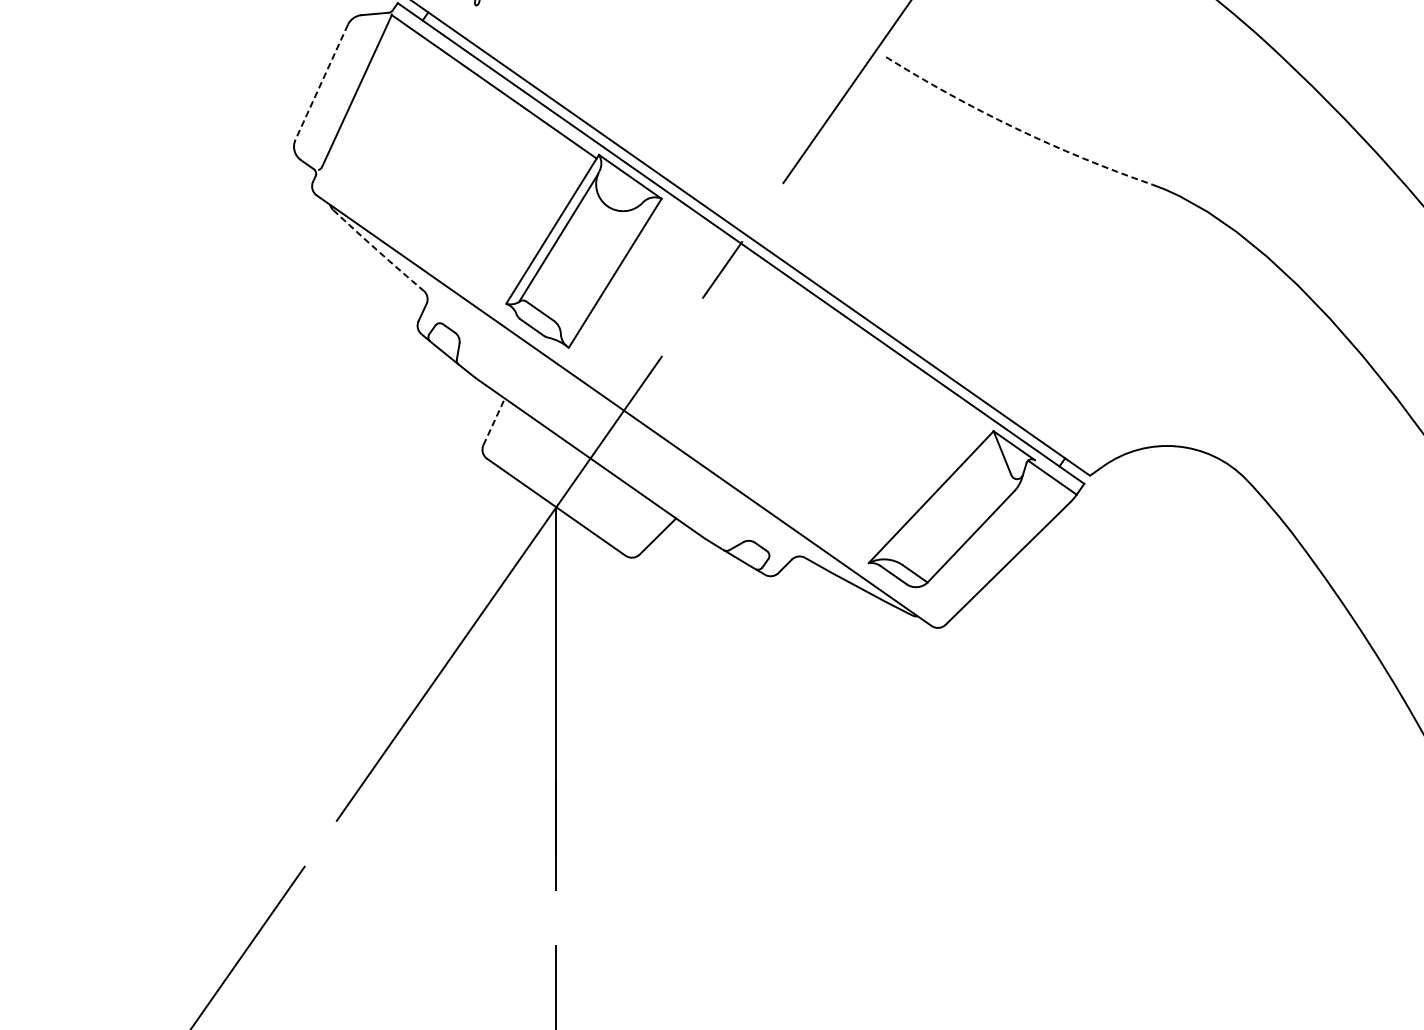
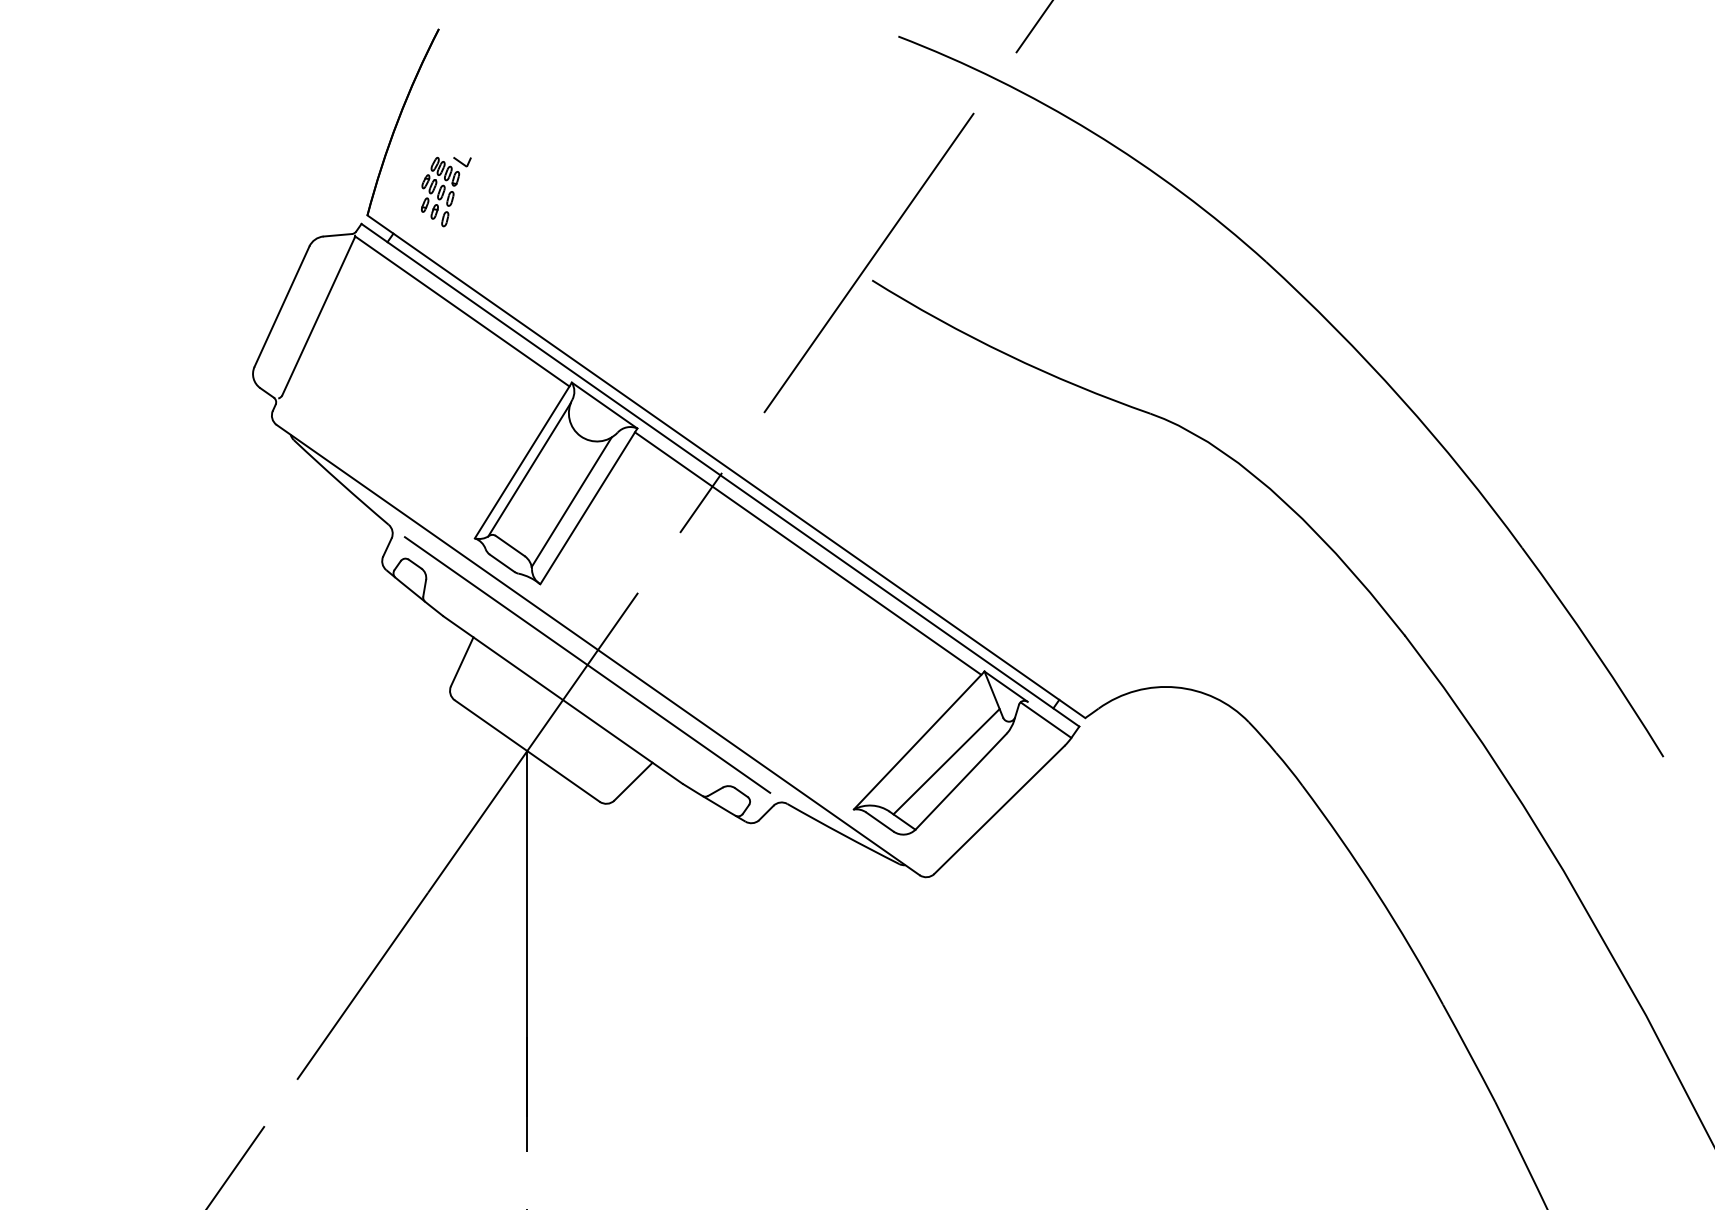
line: (321, 83) -> (281, 307), dashed -> solid
arc: (1015, 128) -> (1007, 354), dashed -> solid
arc: (377, 251) -> (340, 483), dashed -> solid
line: (598, 268) -> (571, 501), added
line: (825, 318) -> (808, 553), added
line: (494, 421) -> (462, 661), dashed -> solid
line: (613, 424) -> (587, 664), added
line: (957, 517) -> (946, 761), added

